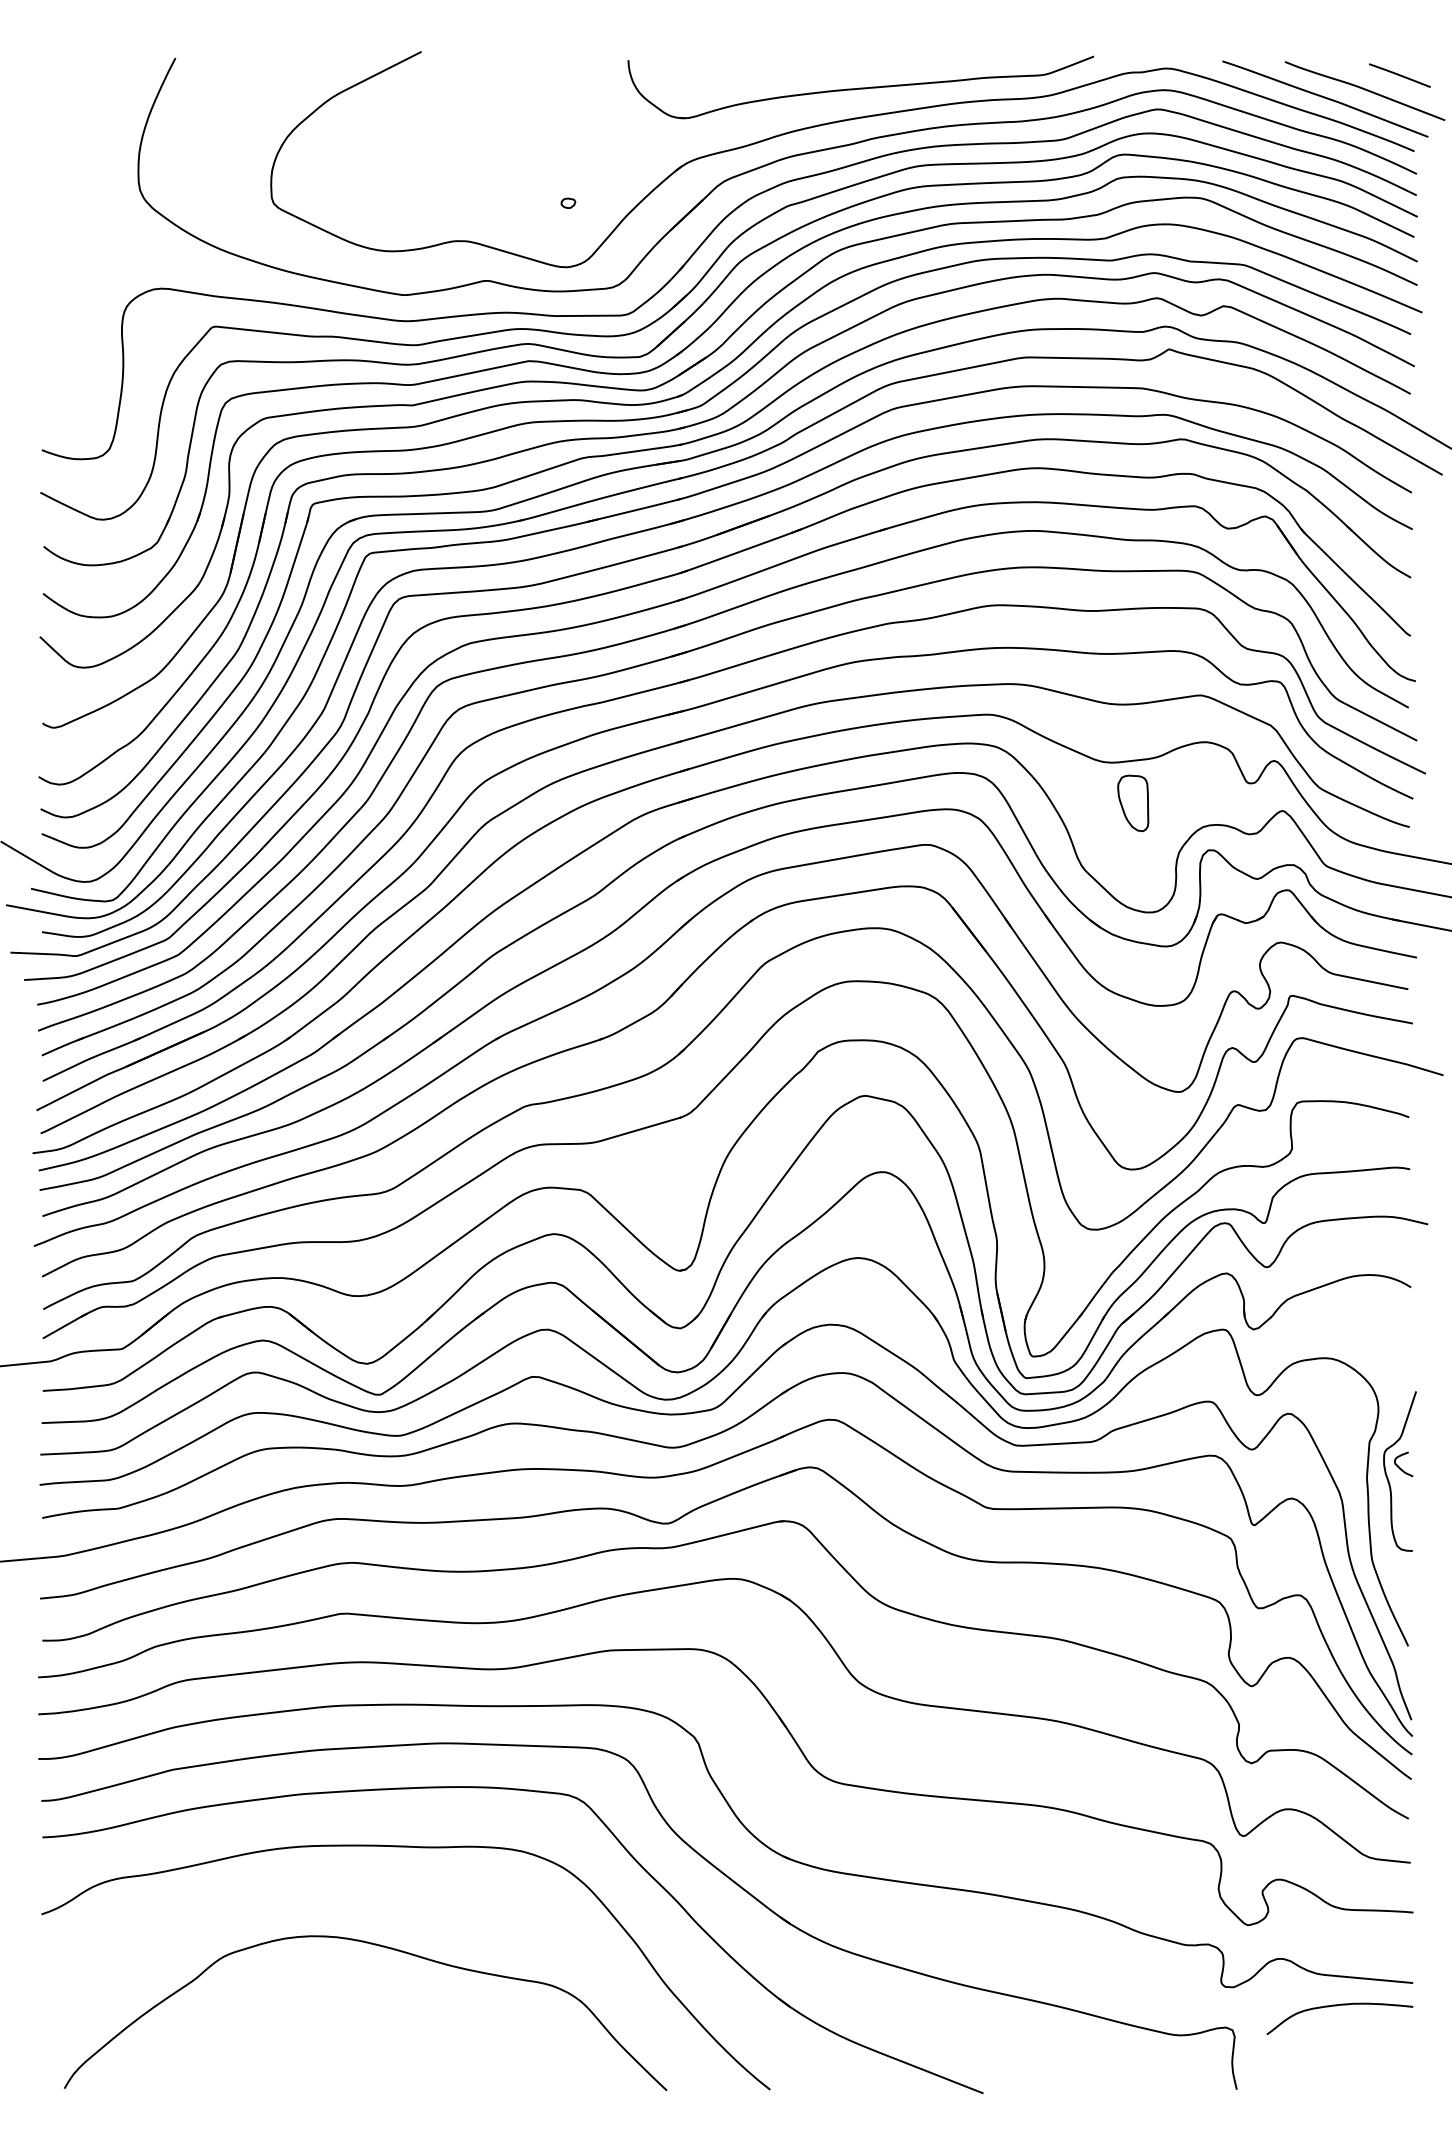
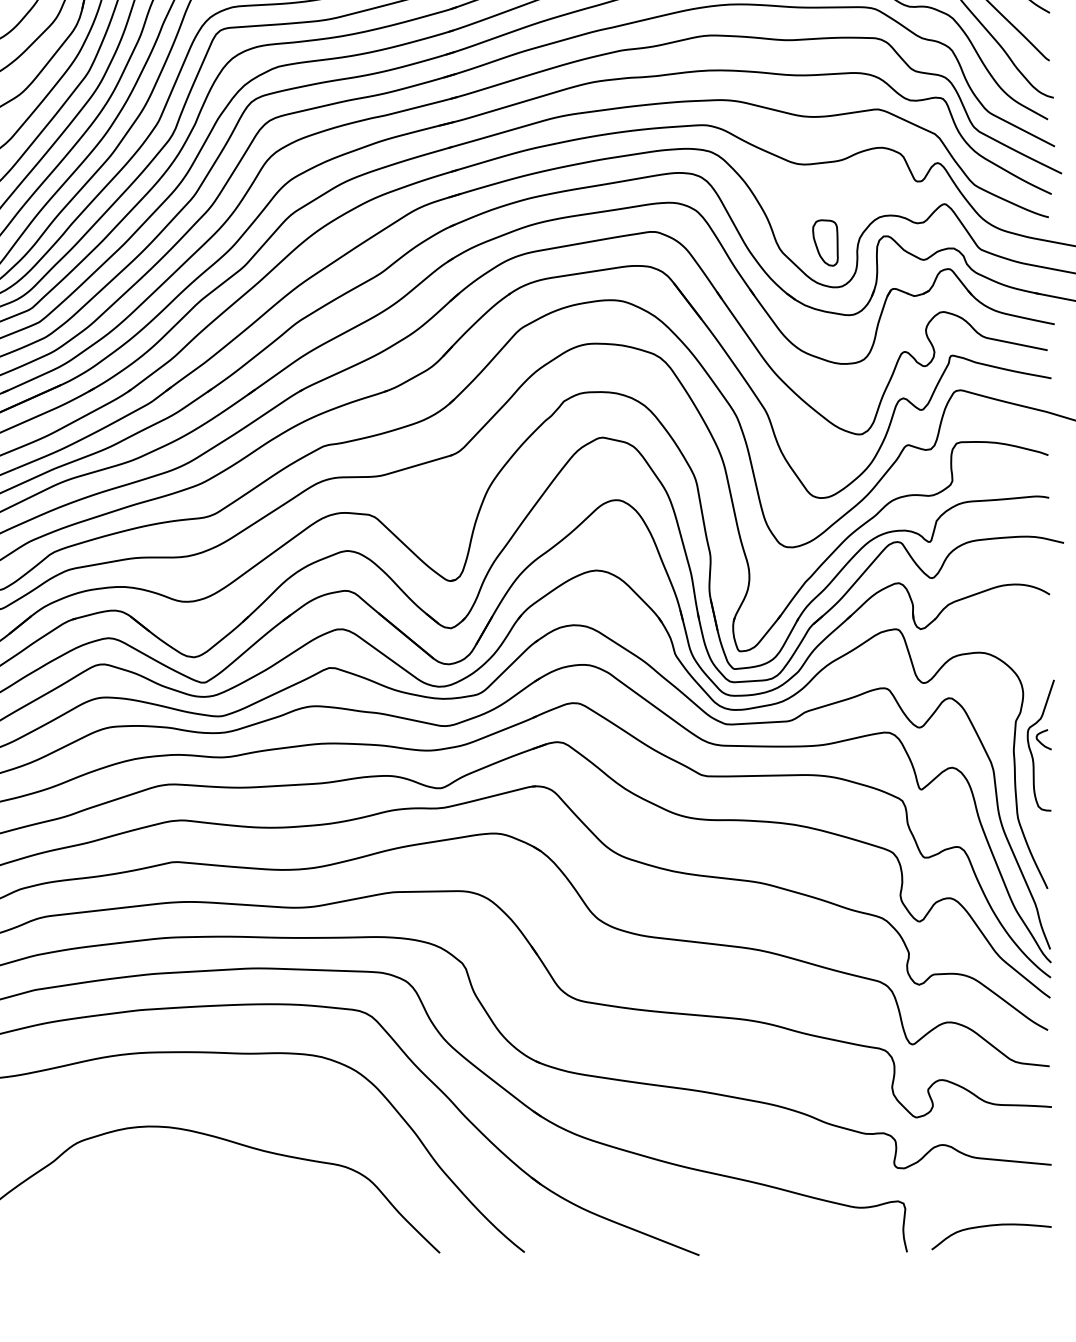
part: (1133, 803) -> (825, 243), moved
curve: (1336, 2006) -> (988, 1226), moved

